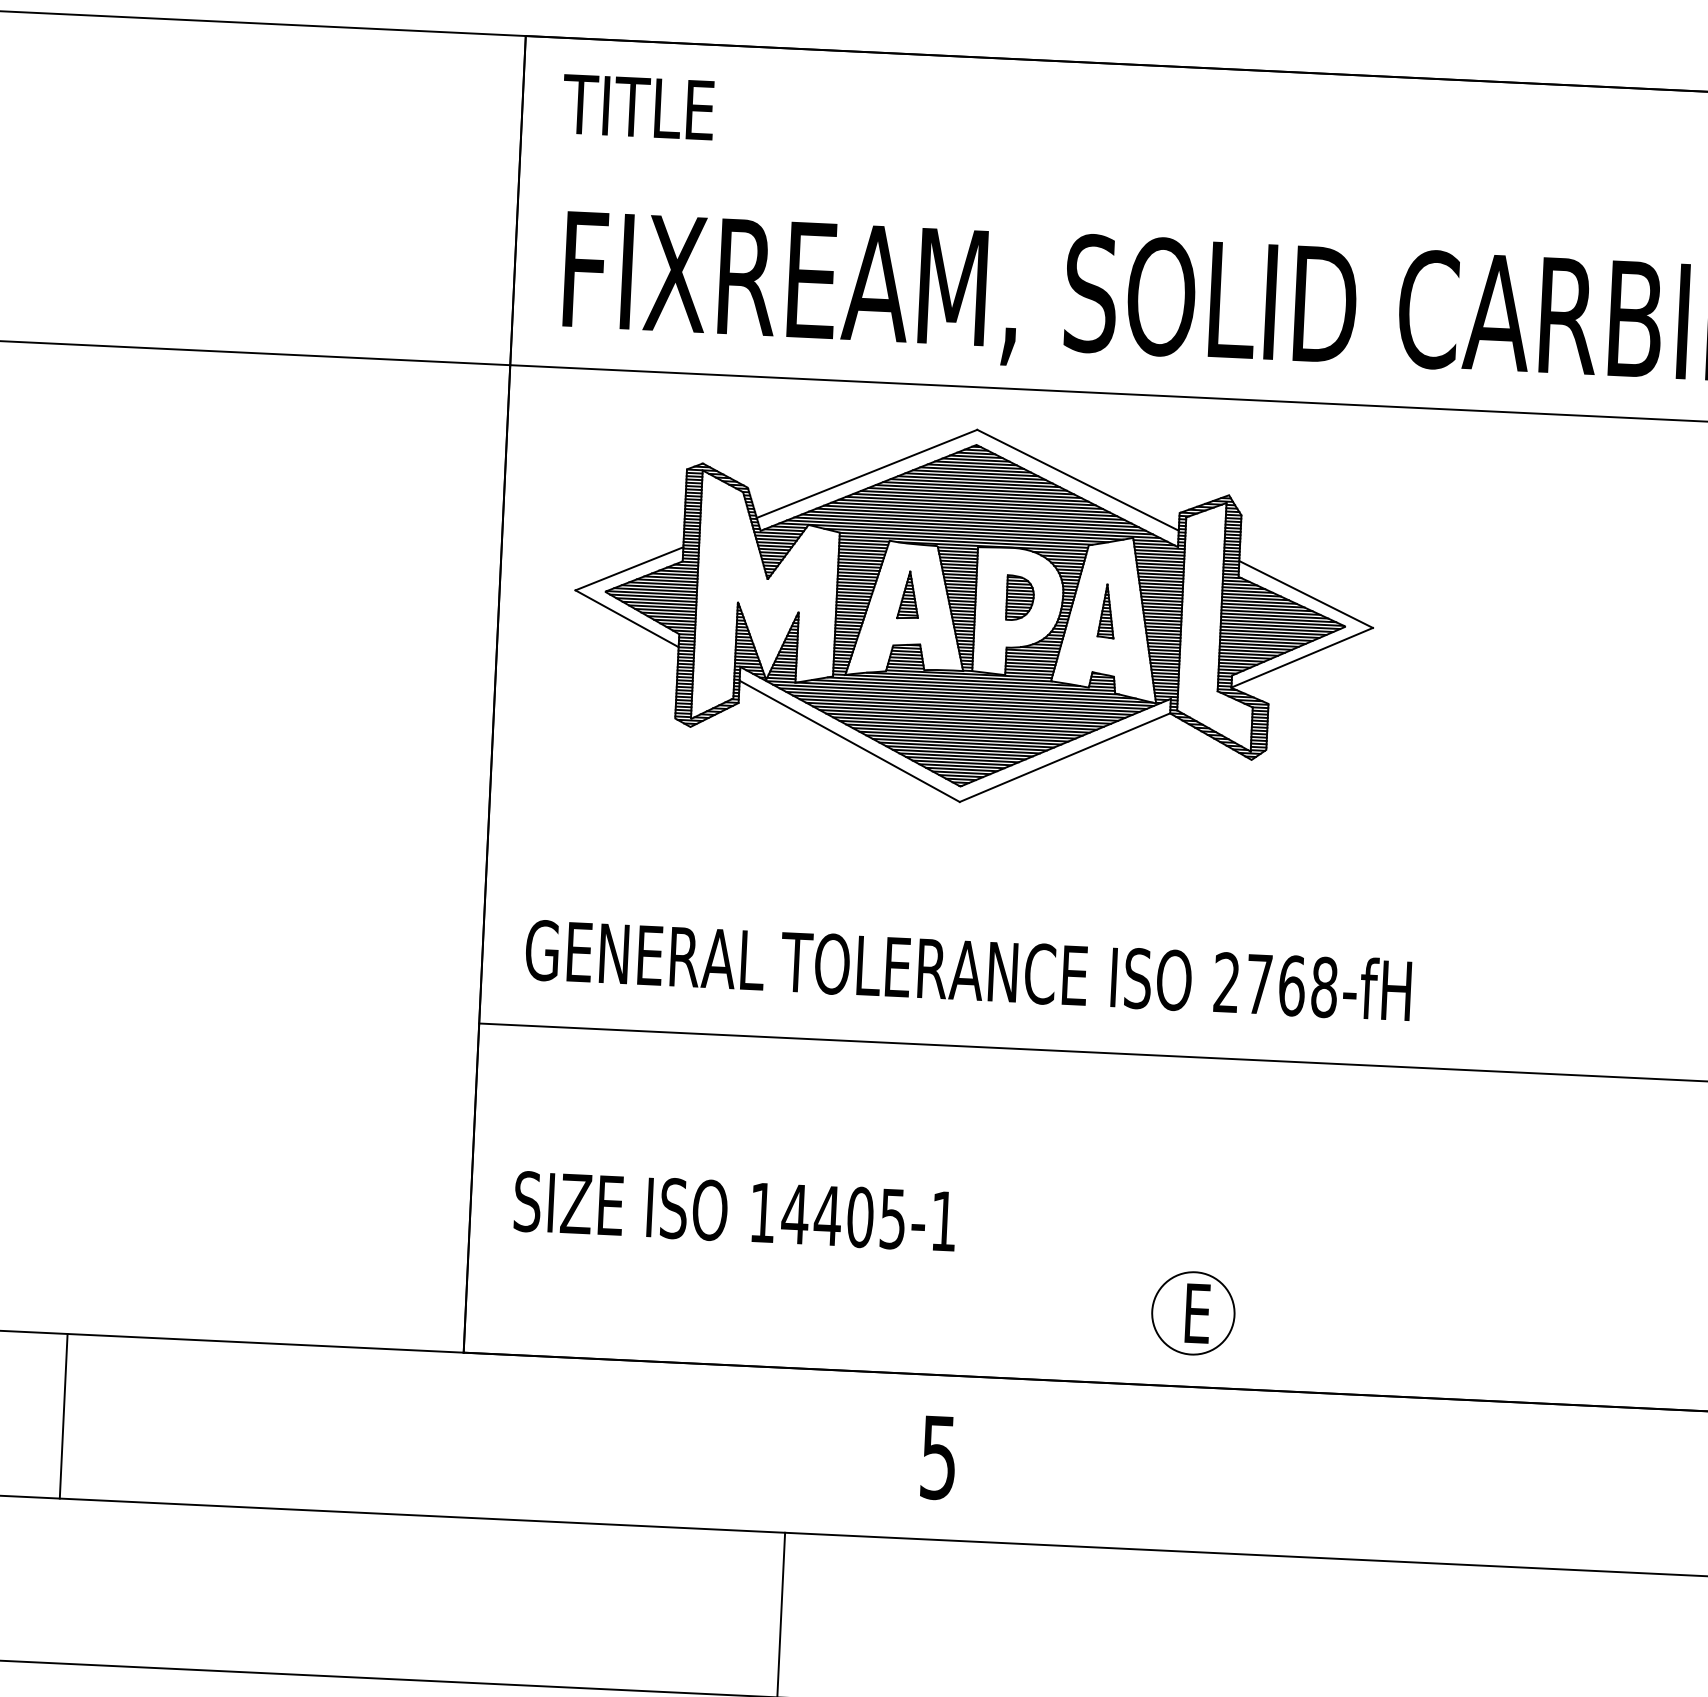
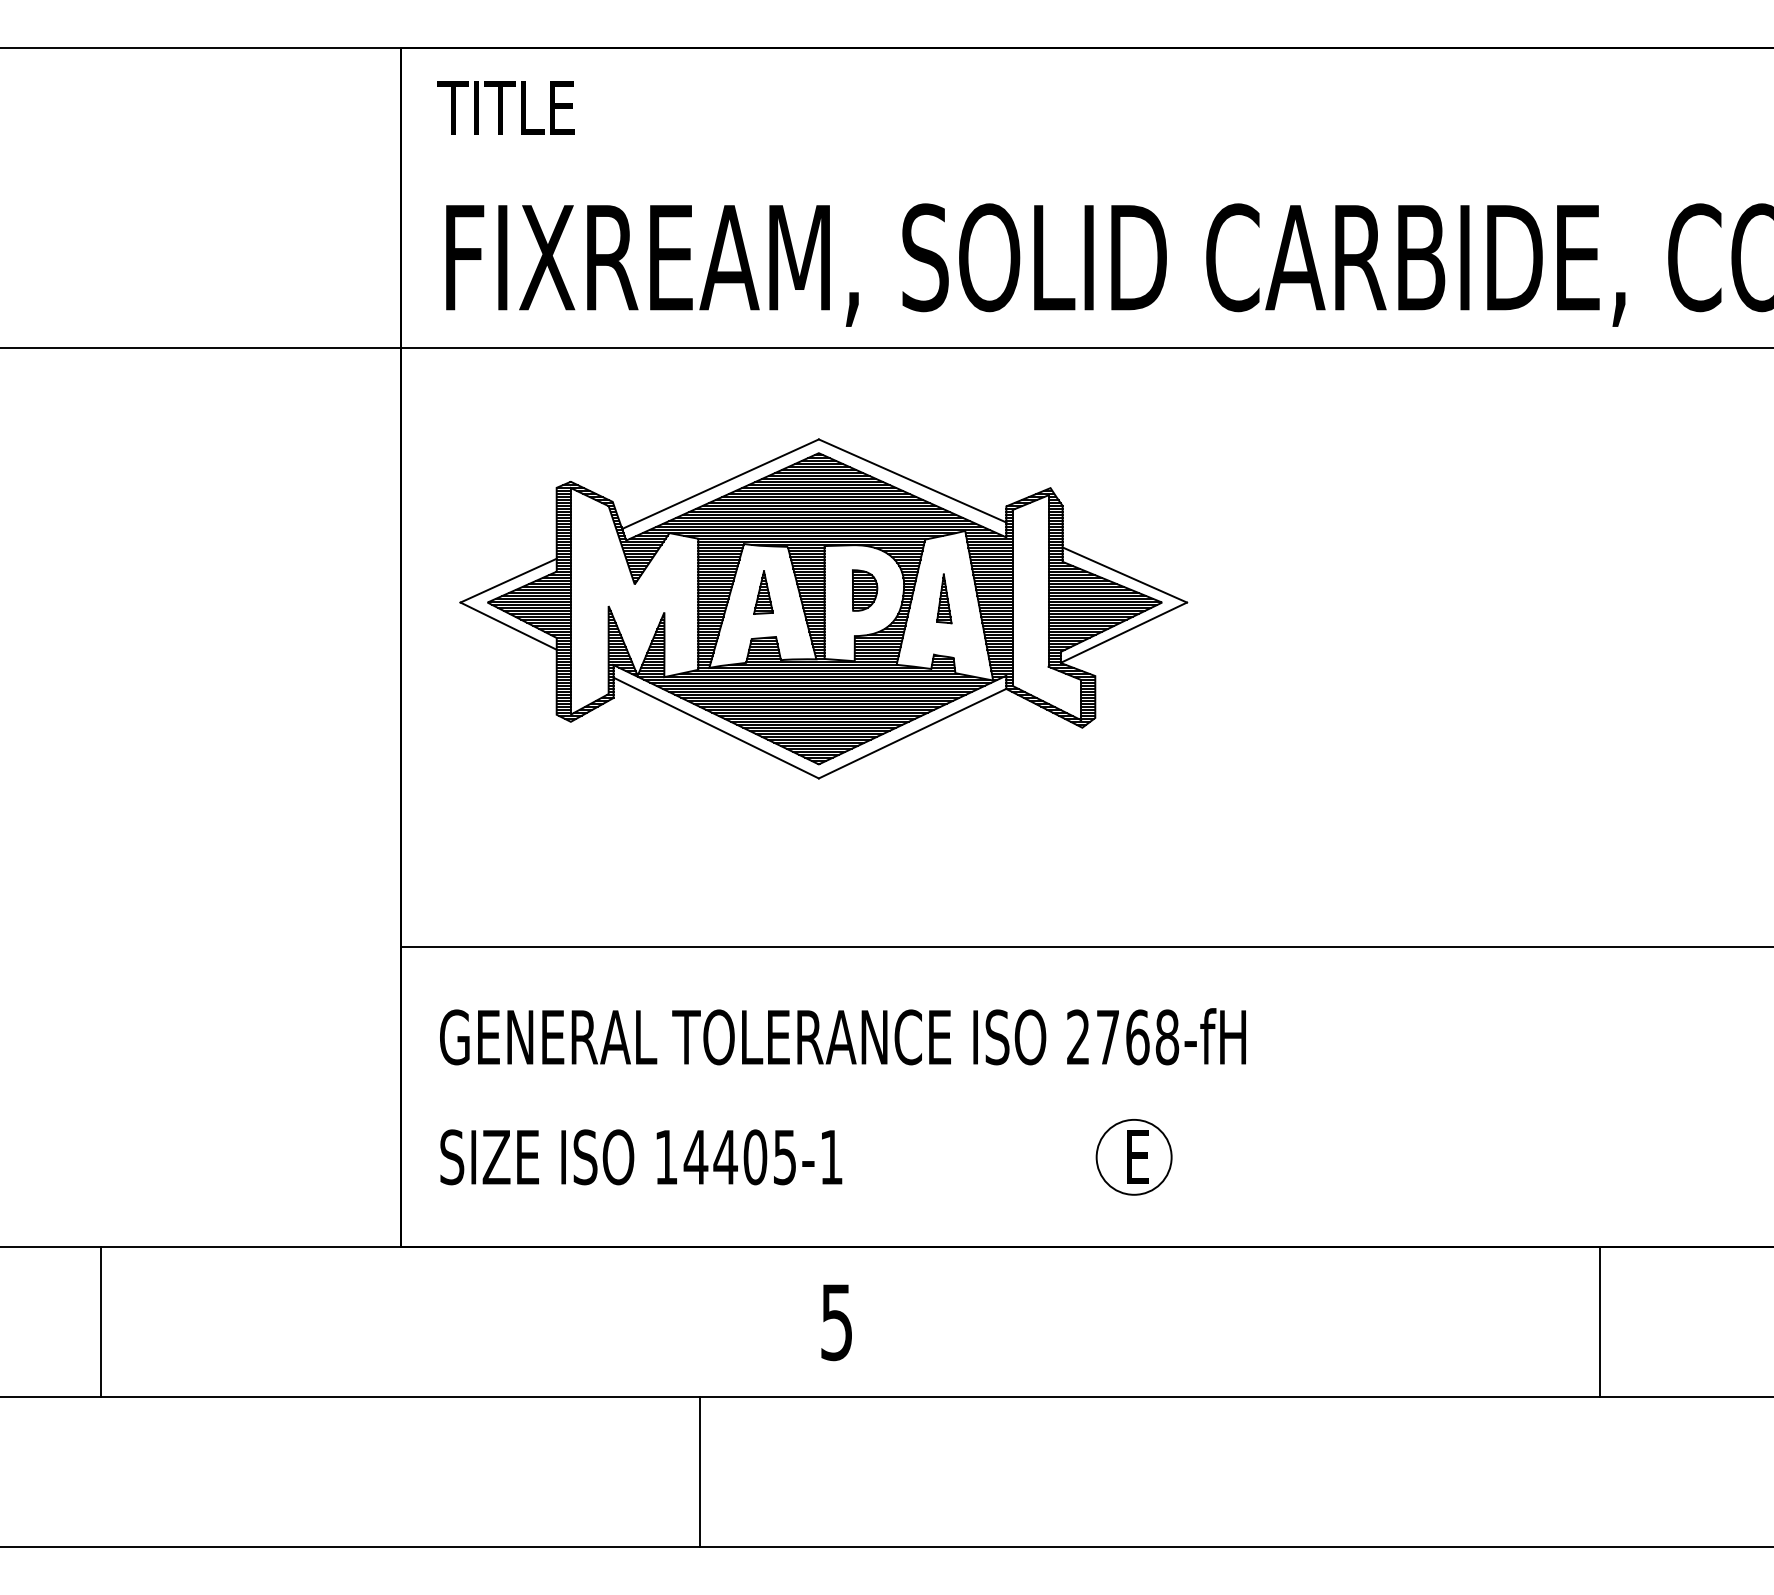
part: (973, 615) -> (823, 608), moved
text: (967, 969) -> (842, 1036), moved
text: (735, 1211) -> (641, 1157), moved
part: (1192, 1313) -> (1133, 1157), moved
line: (63, 1416) -> (100, 1322), moved

